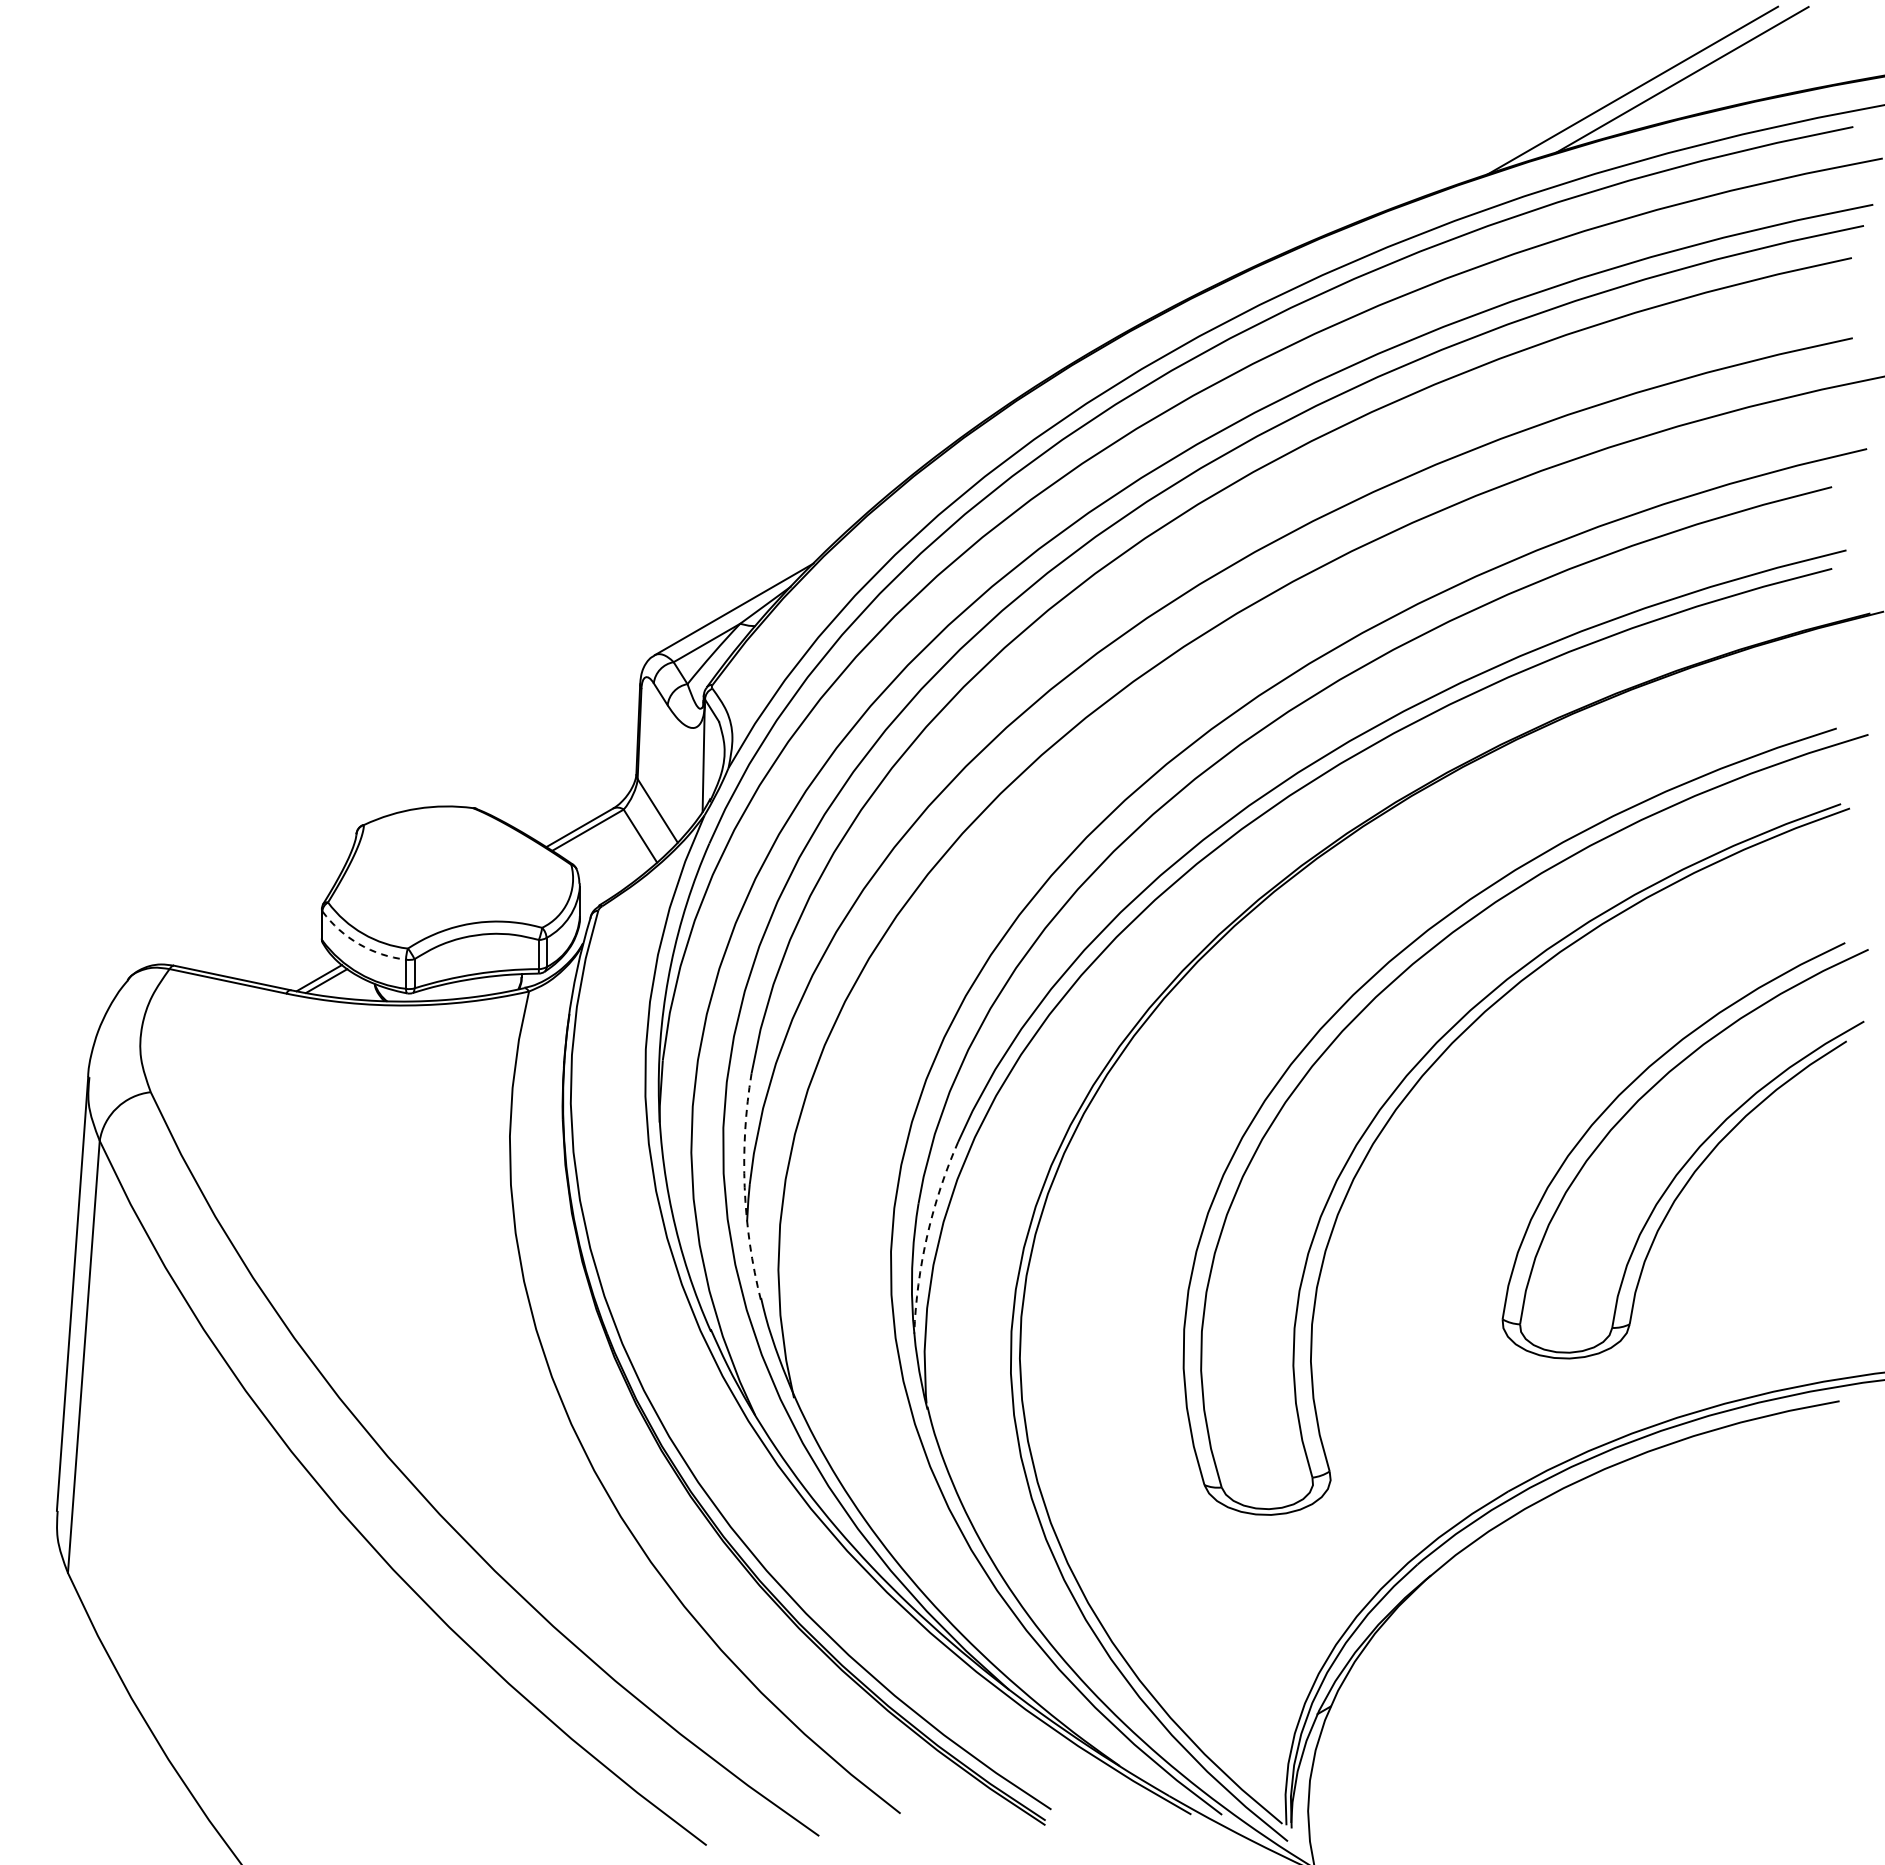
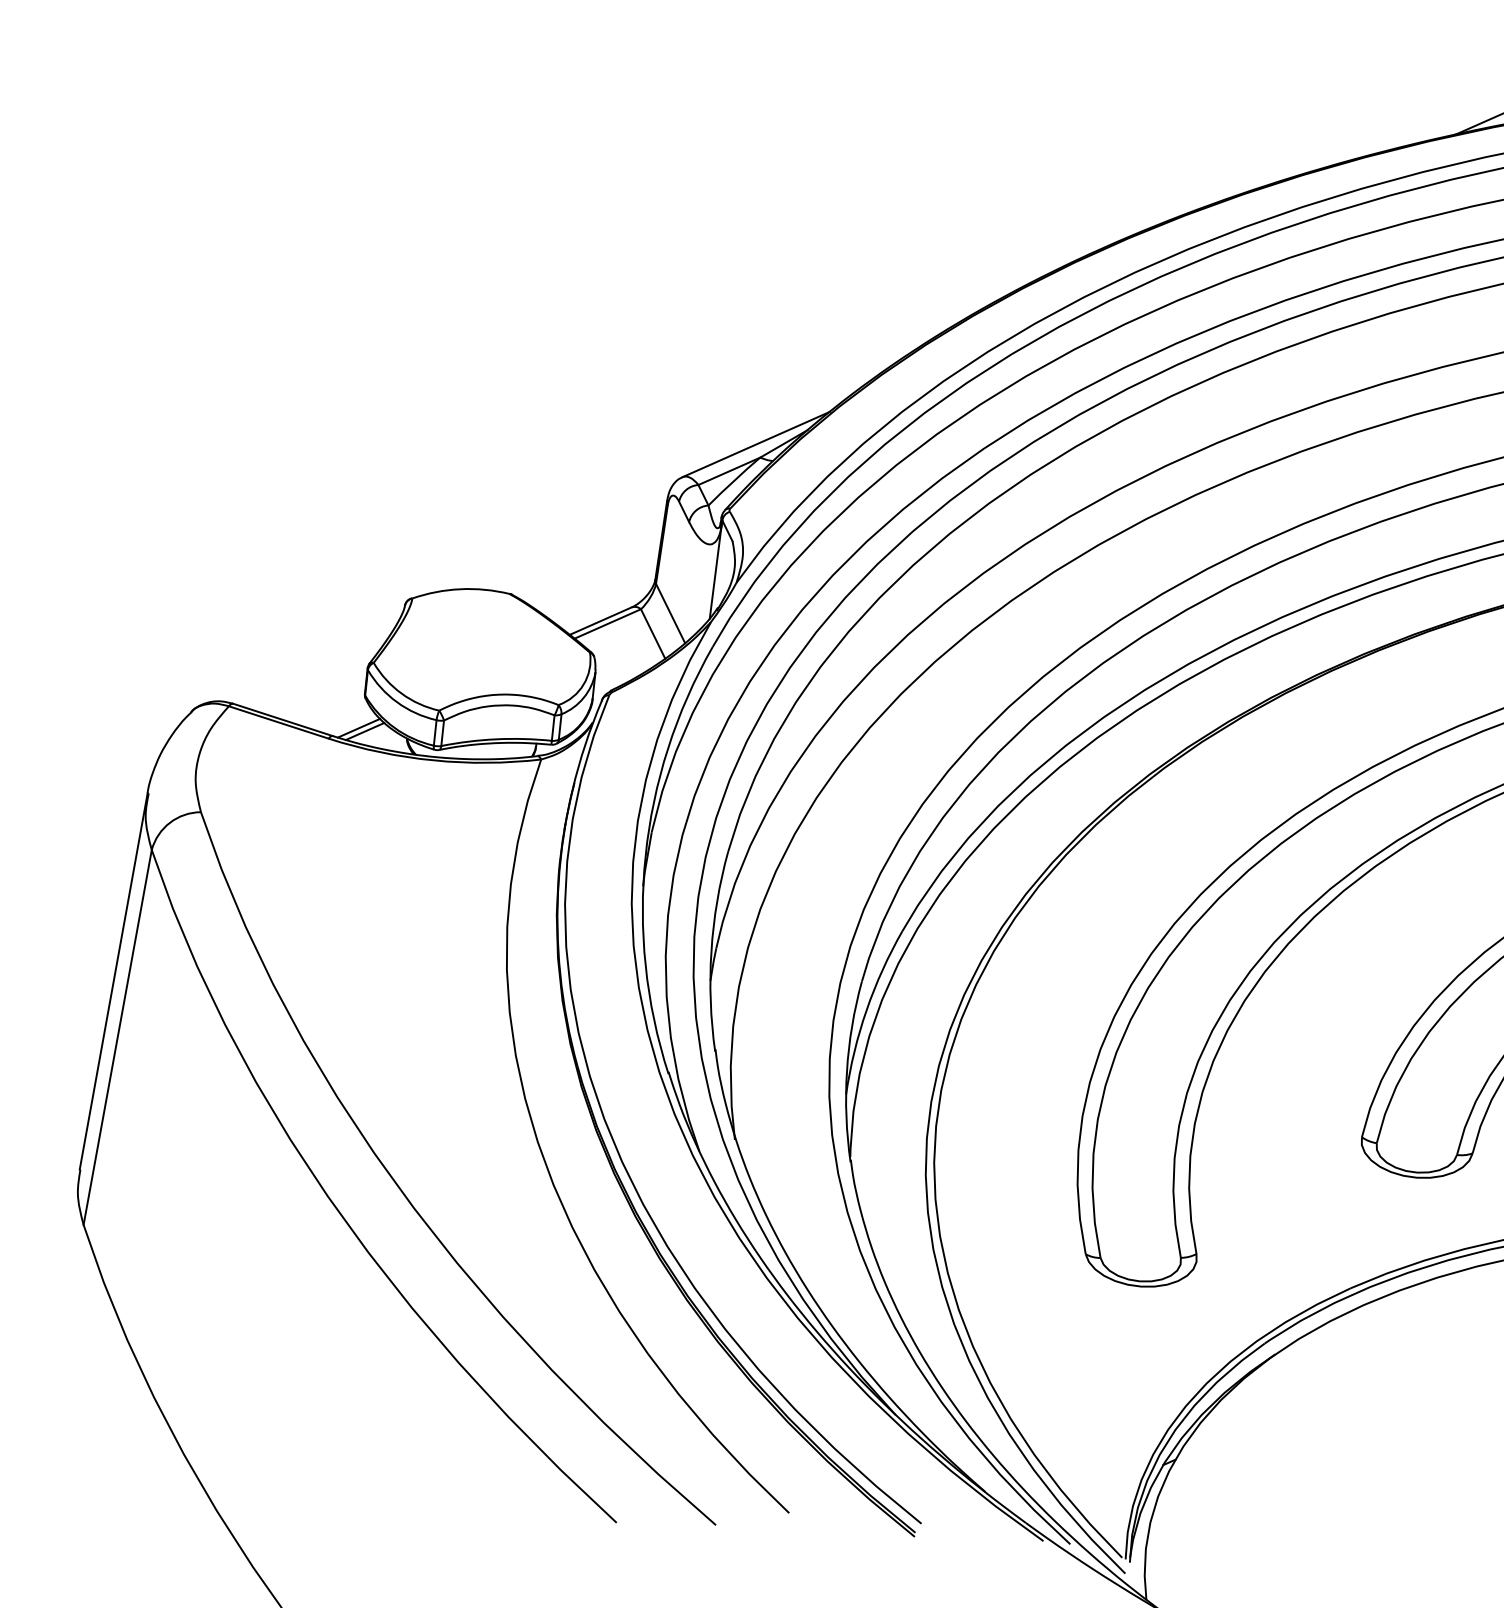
arc: (359, 944) -> (397, 702), dashed -> solid
arc: (744, 1187) -> (711, 951), dashed -> solid
arc: (927, 1235) -> (866, 1010), dashed -> solid

